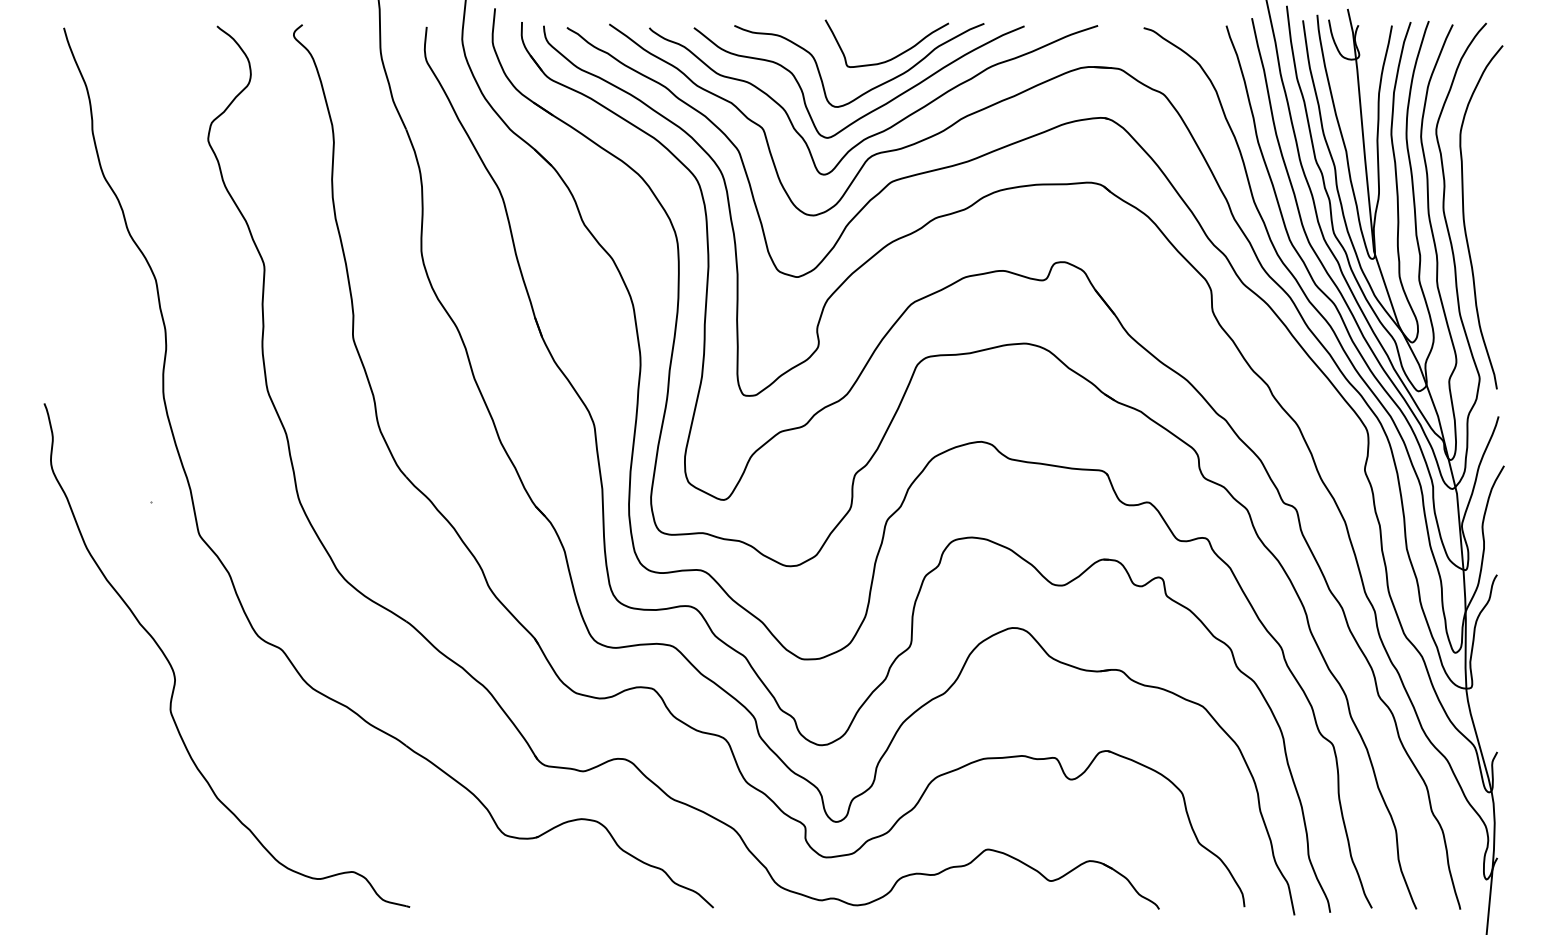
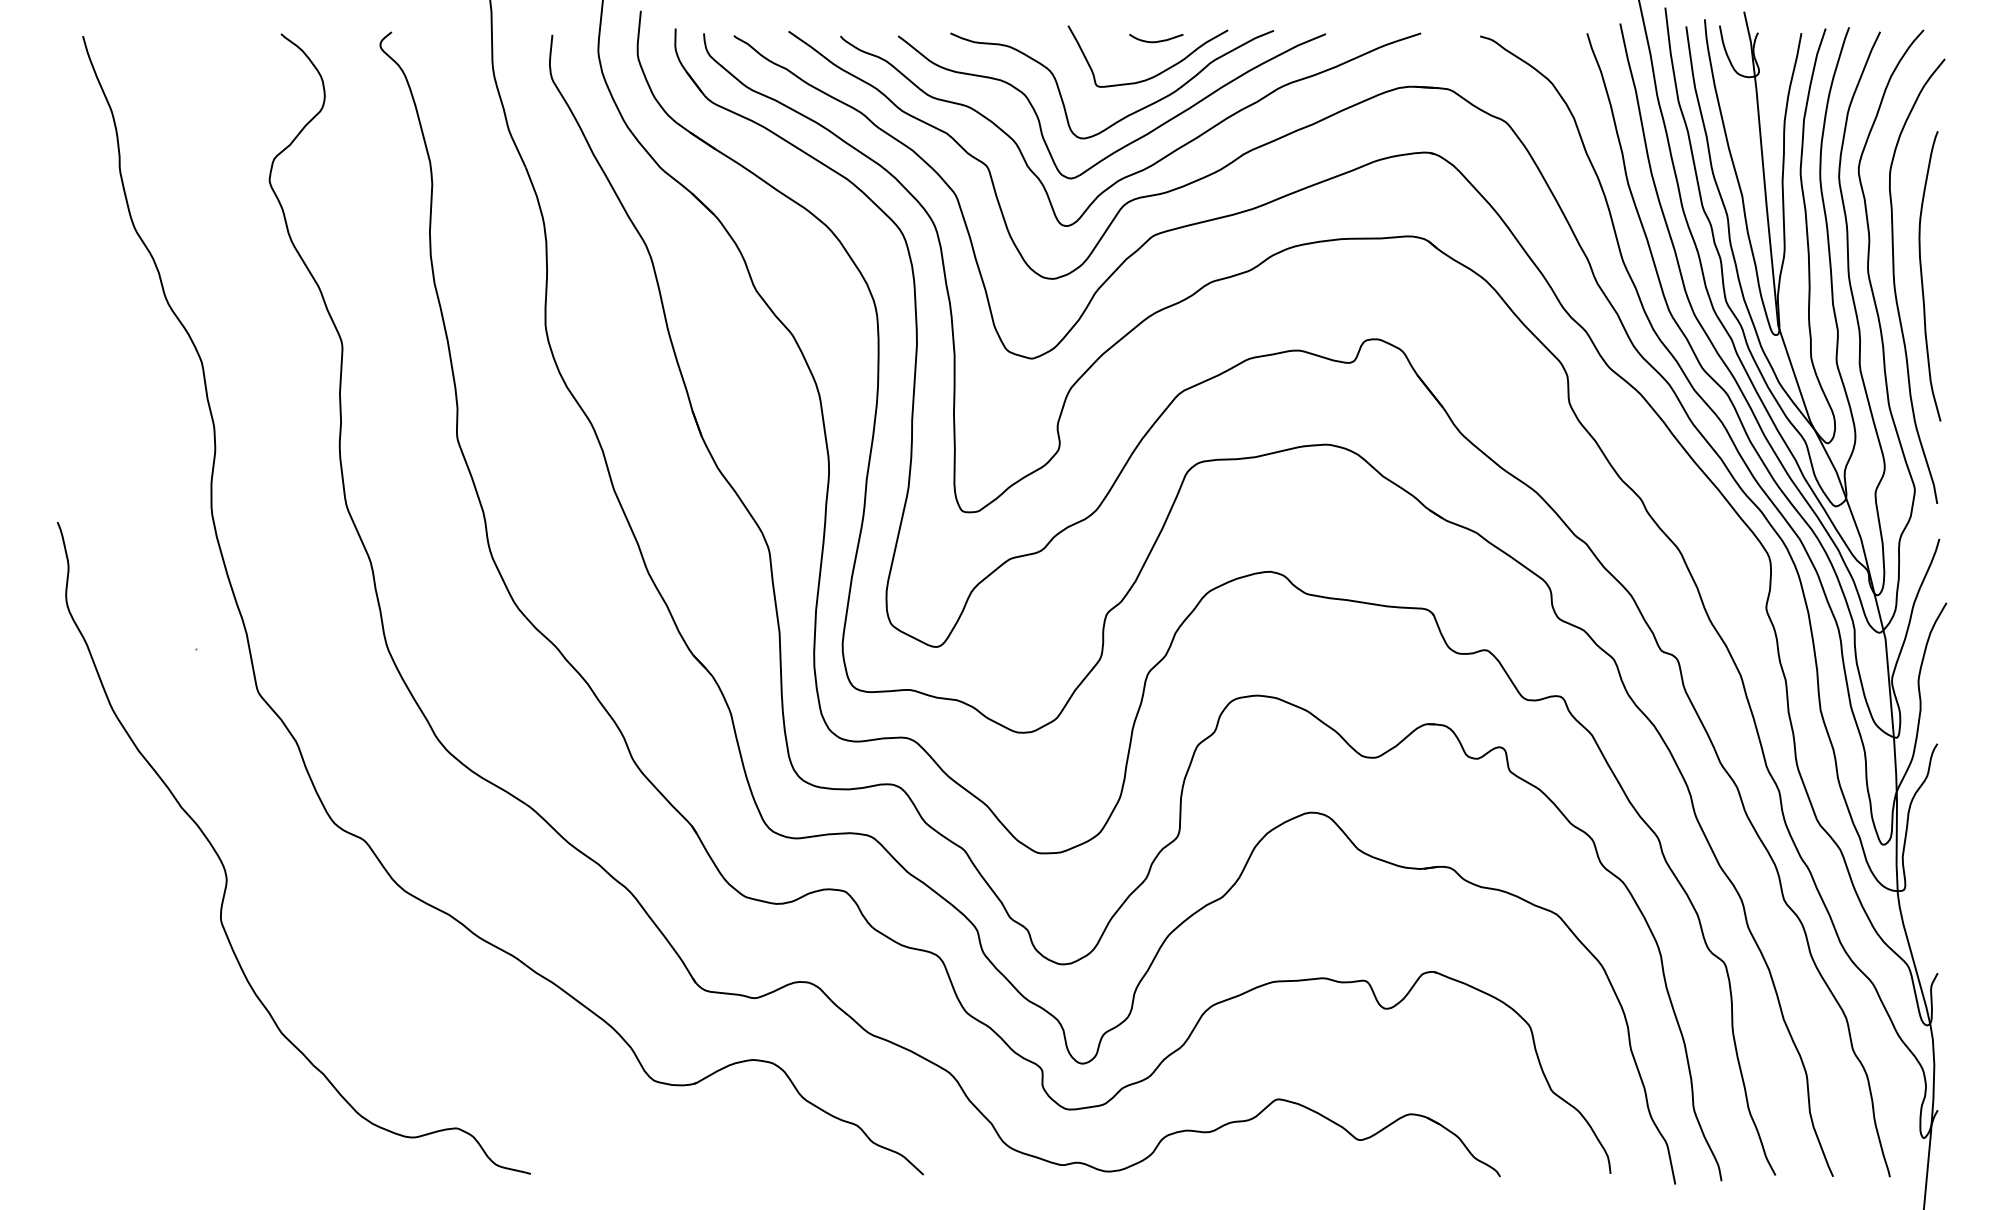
curve: (895, 31) -> (1158, 40), added
curve: (1485, 213) -> (1922, 276), added

